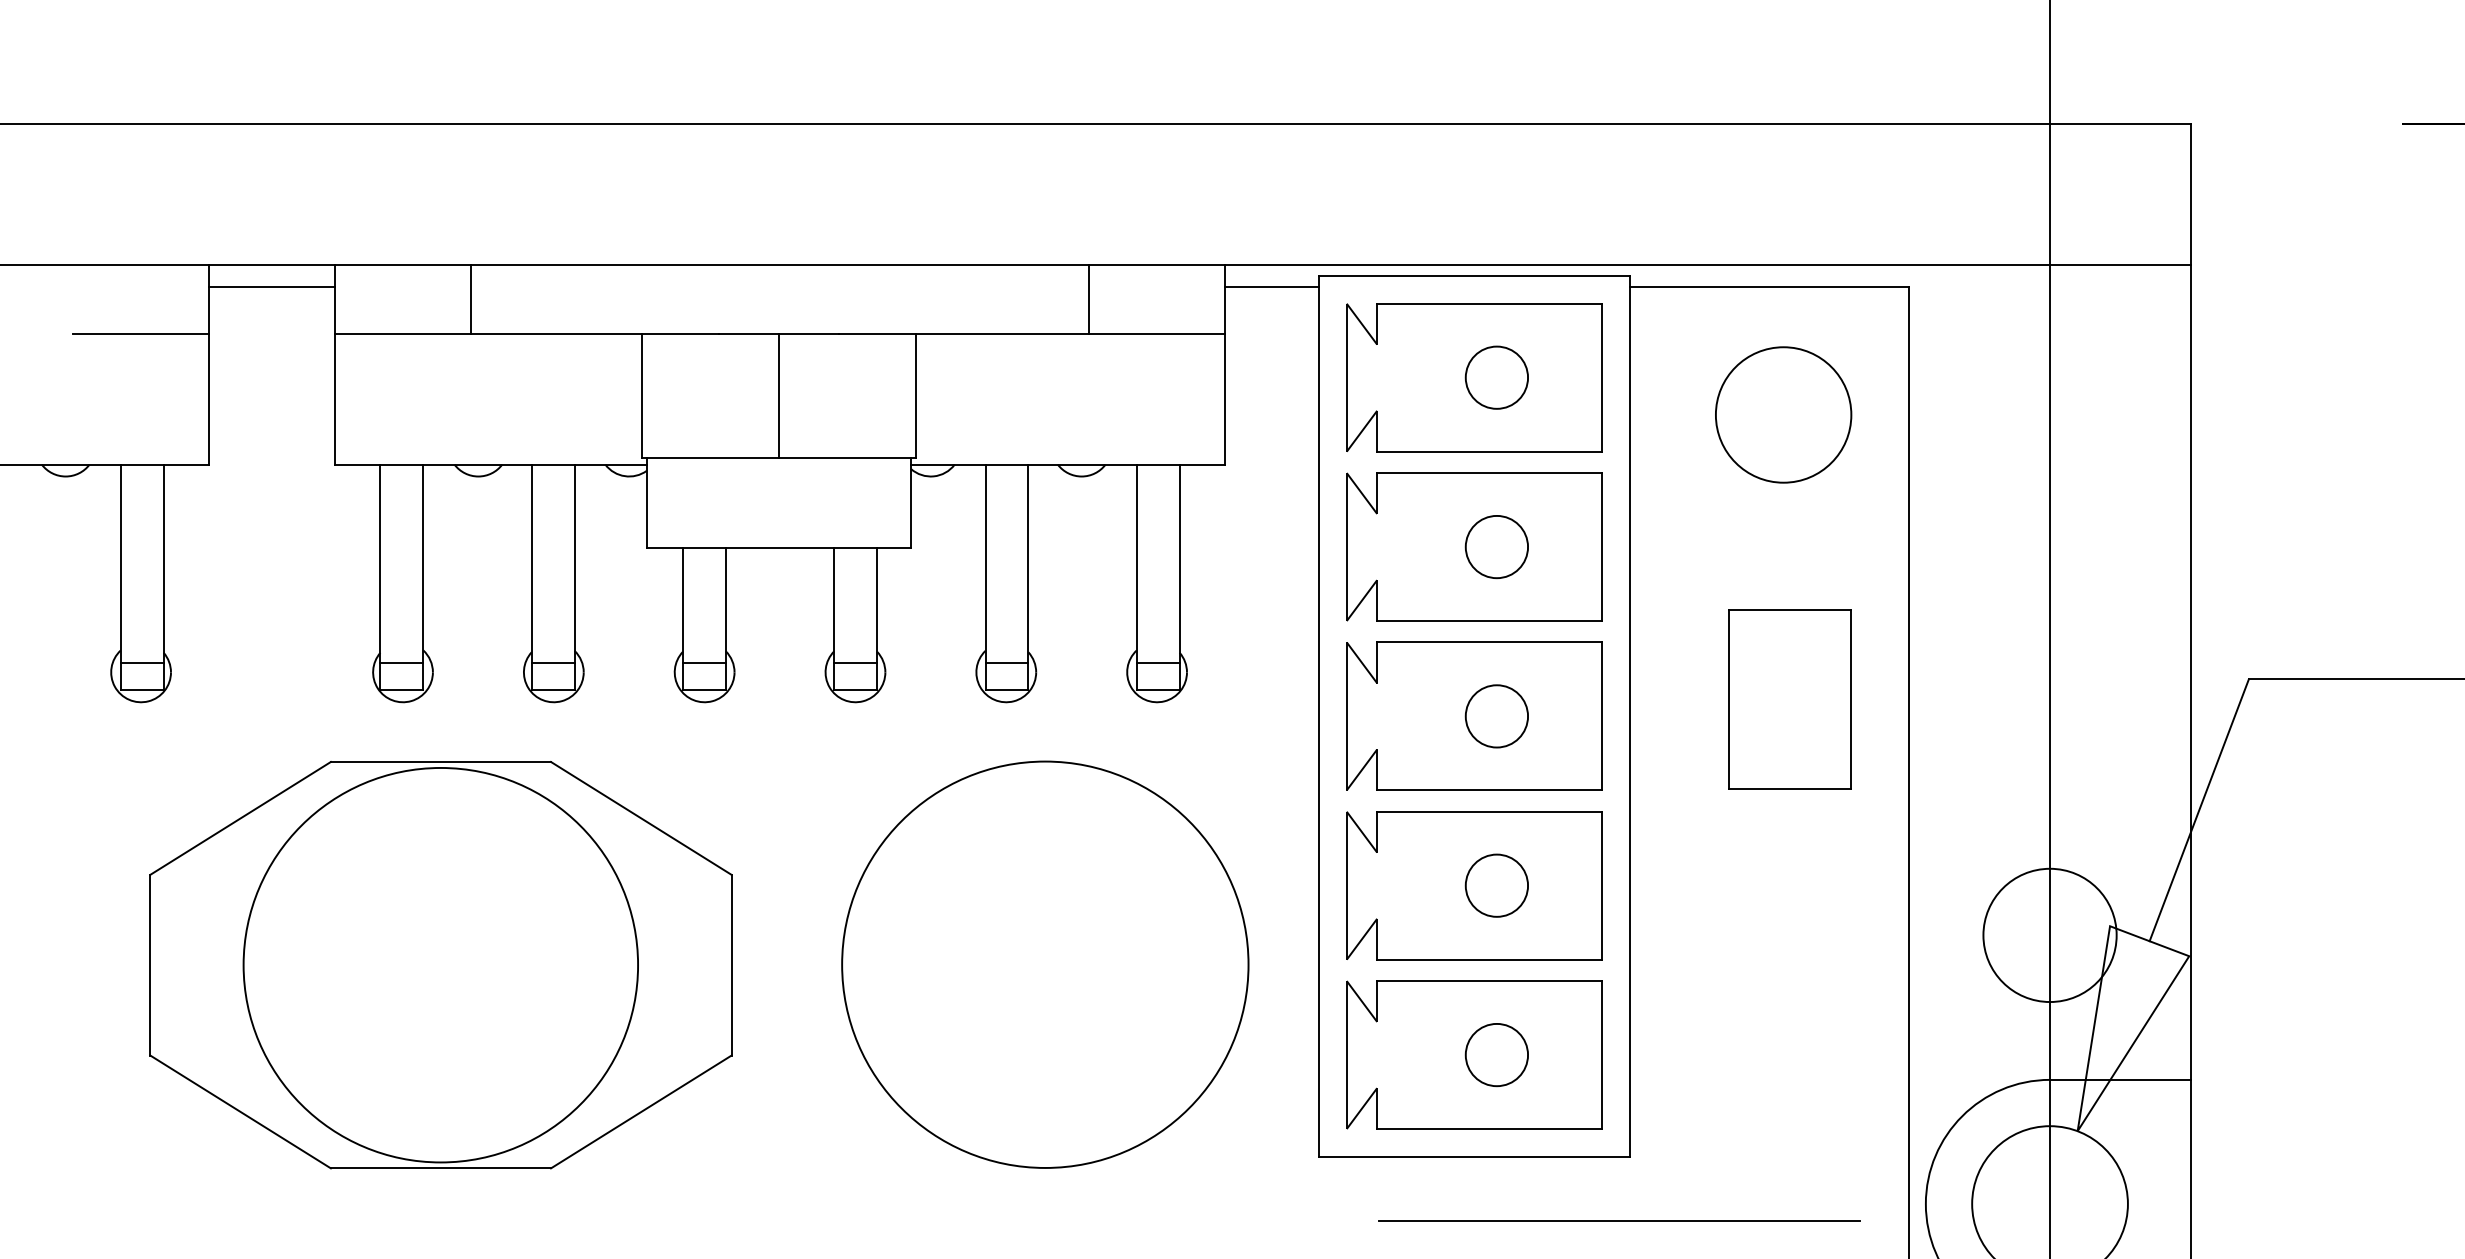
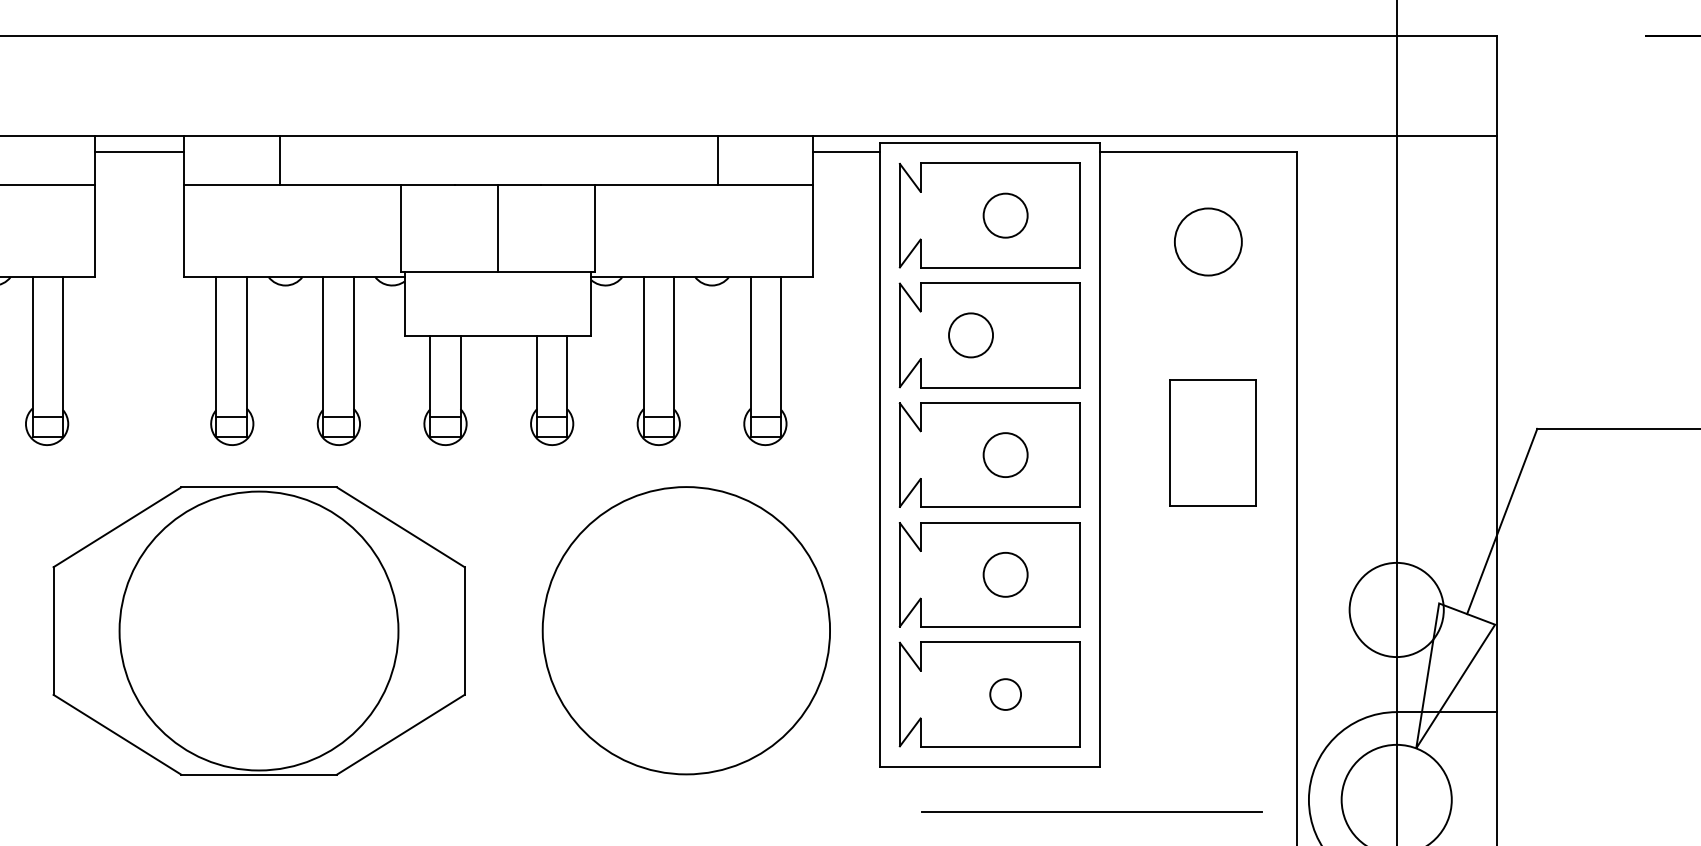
circle: (1783, 414) -> (1208, 241), size x0.7
circle: (1496, 547) -> (970, 335), moved
circle: (1496, 1054) -> (1005, 694), size x0.7

